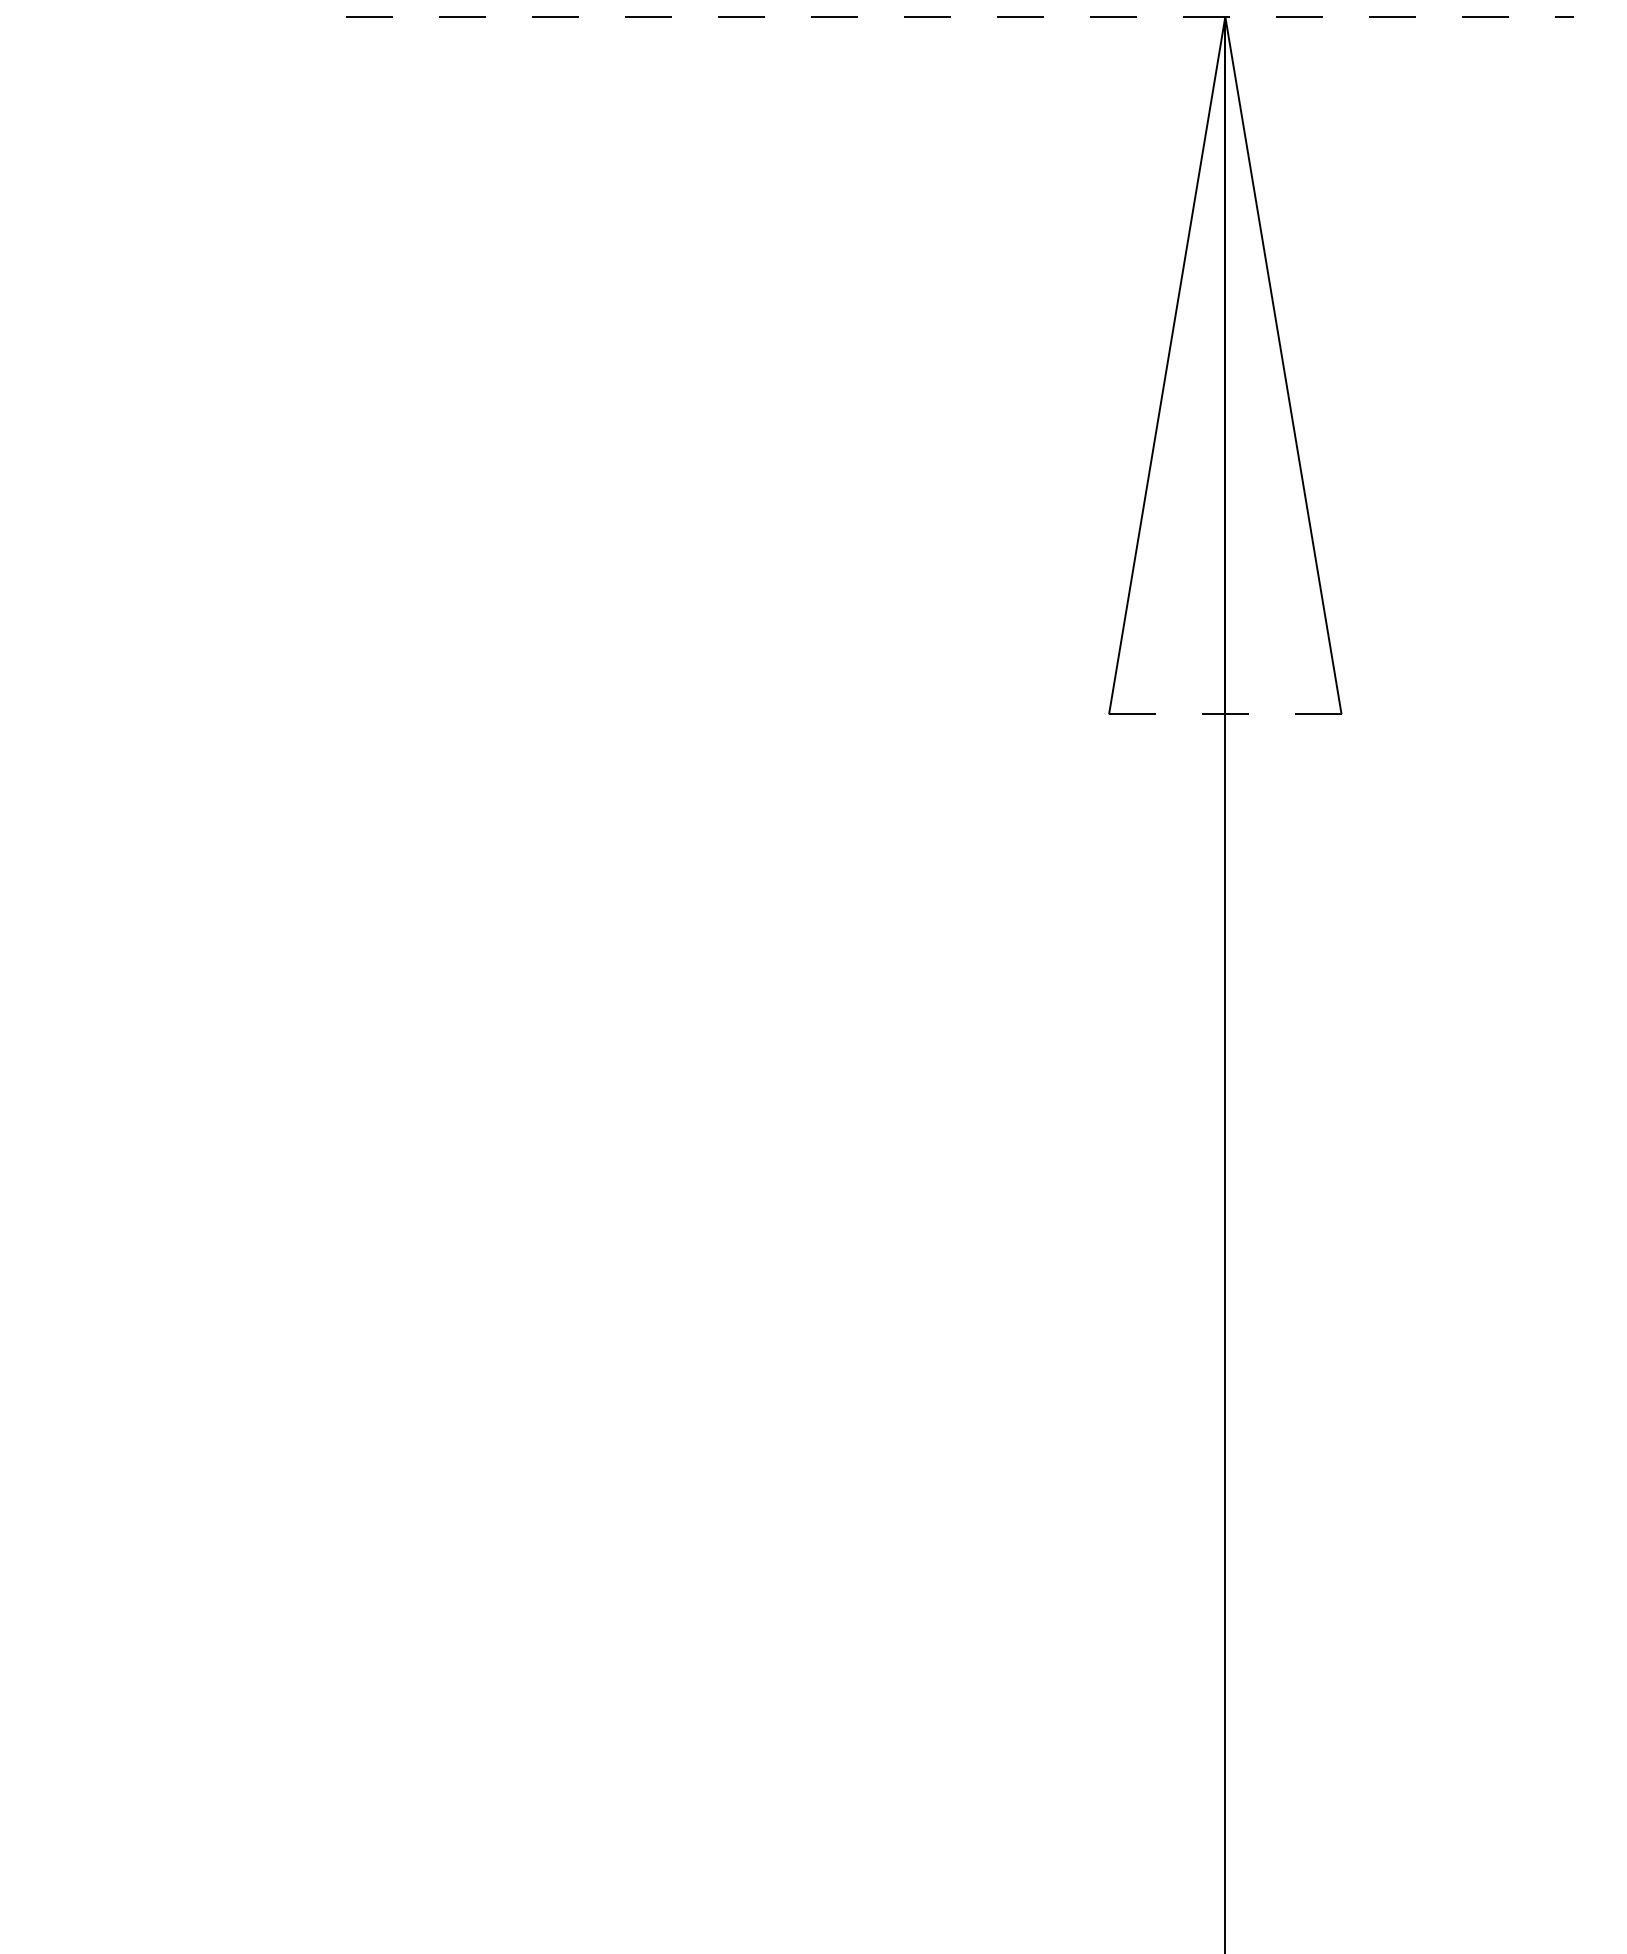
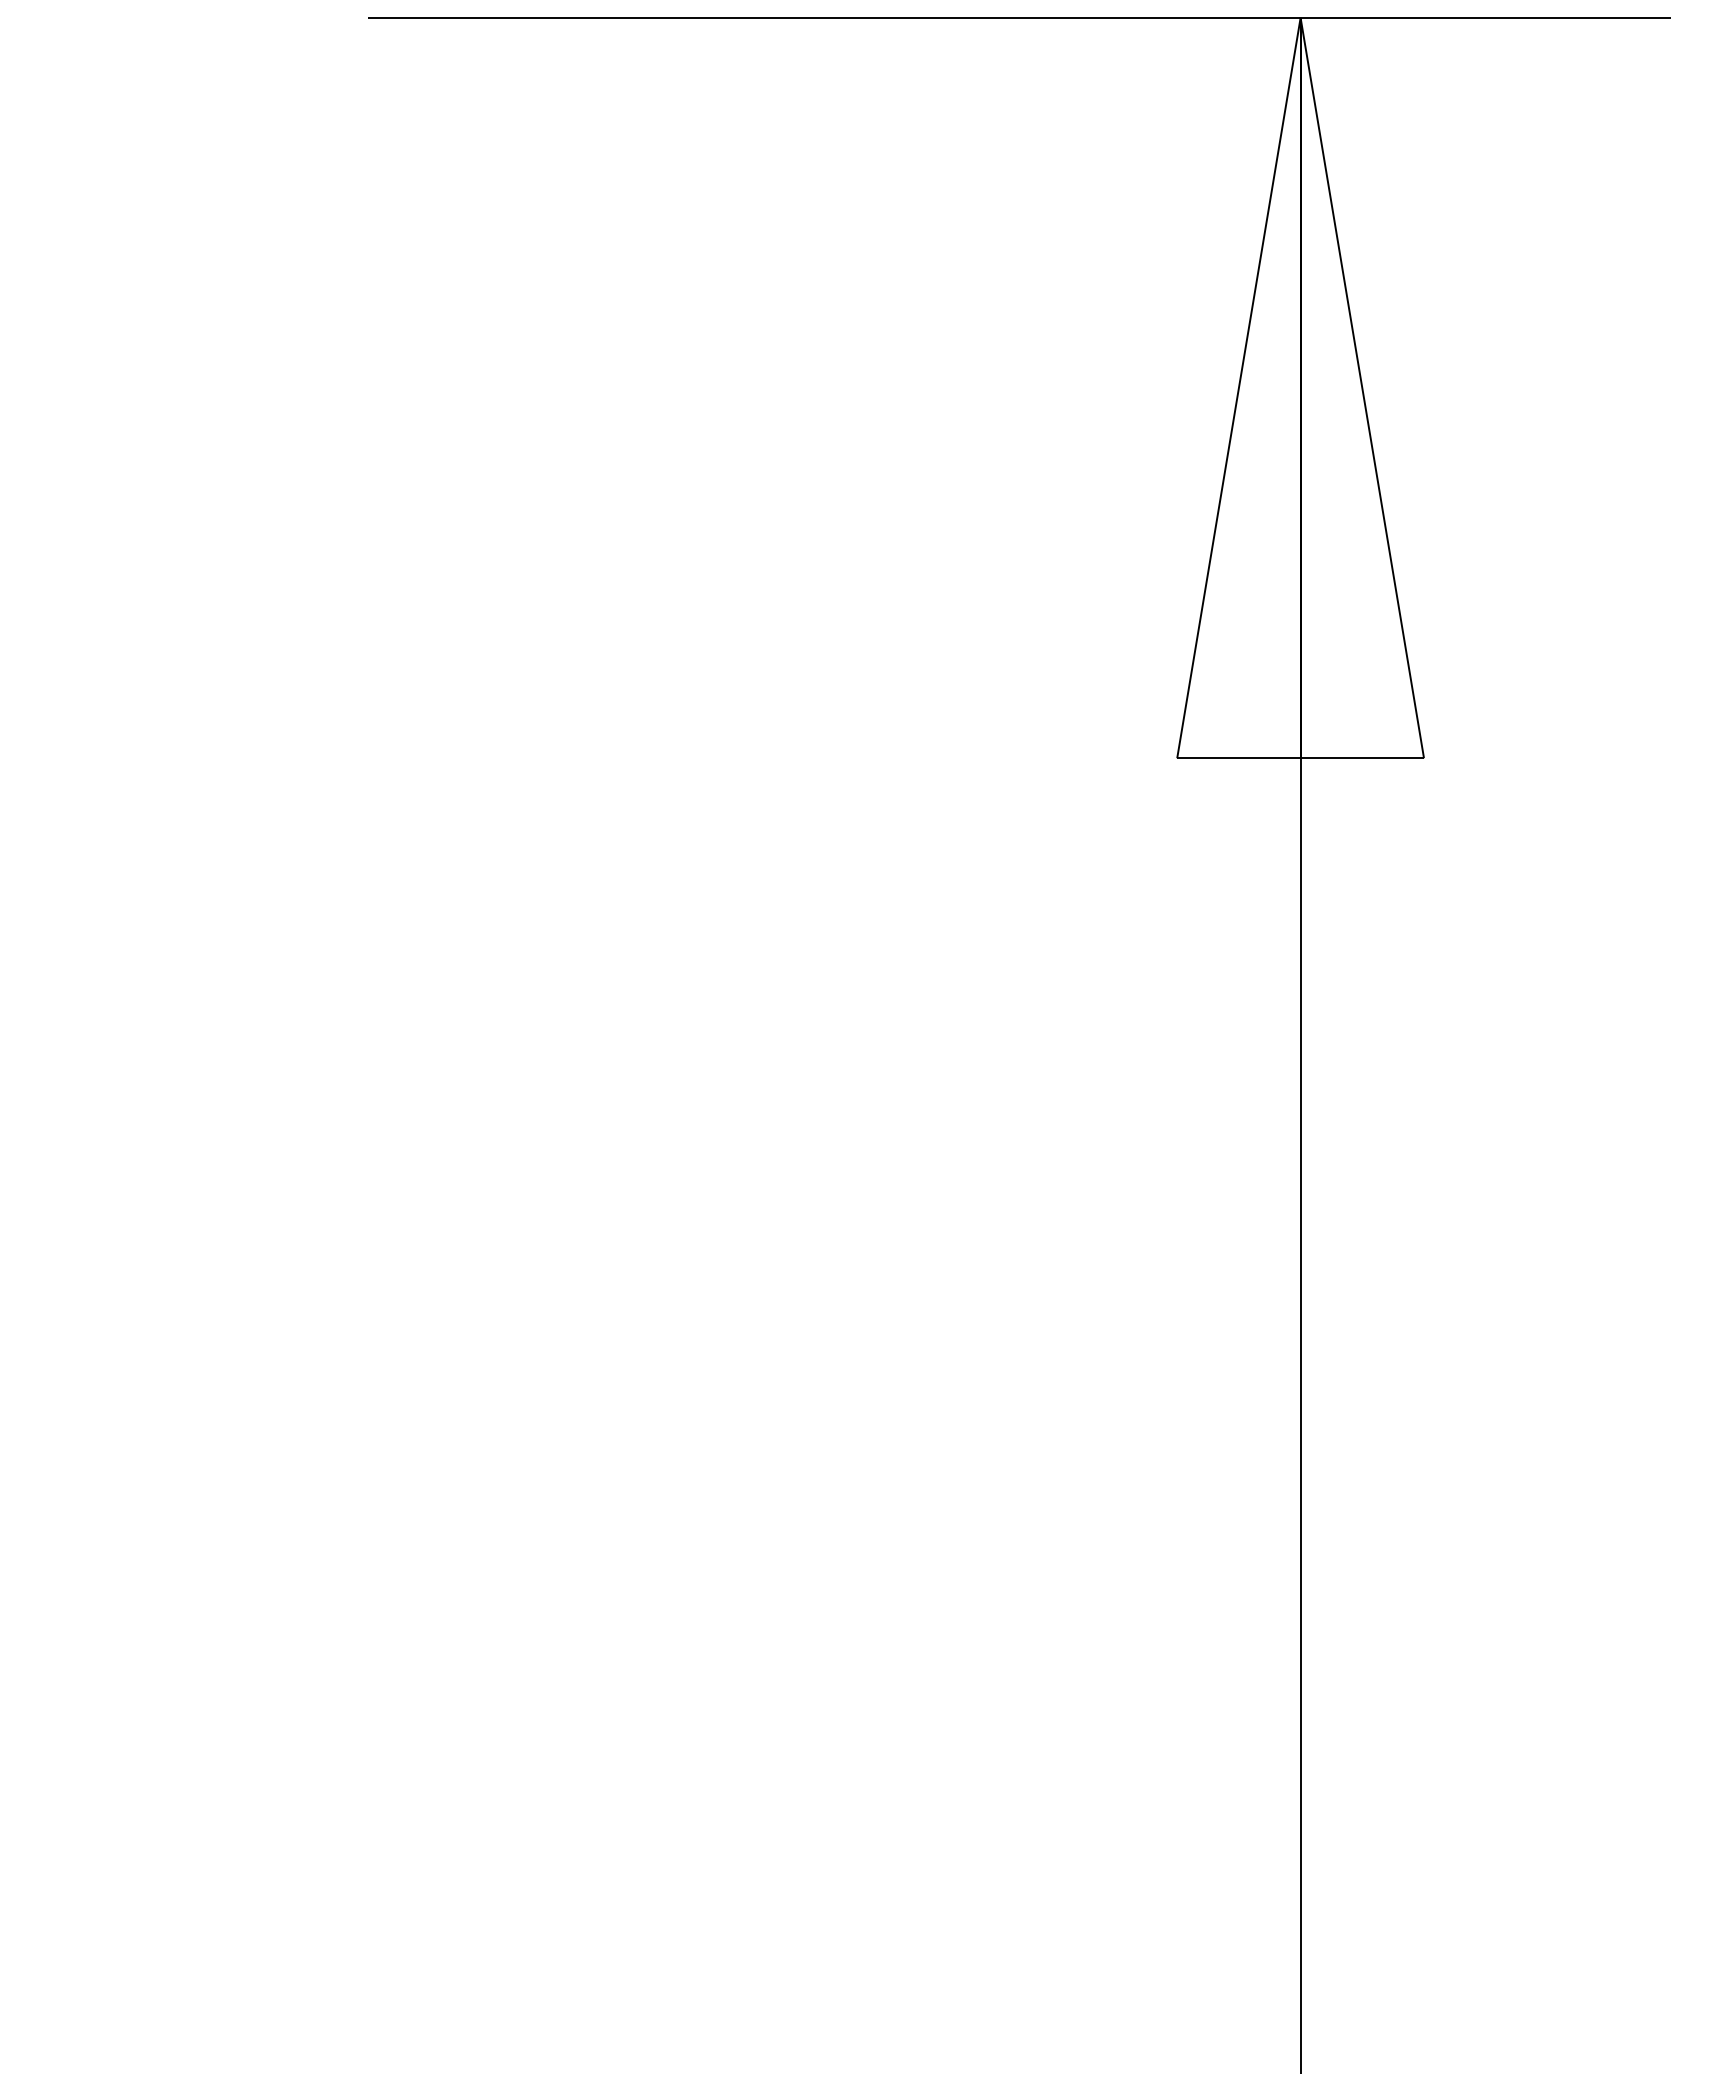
line: (960, 16) -> (1019, 17), dashed -> solid
line: (1225, 714) -> (1300, 758), dashed -> solid

